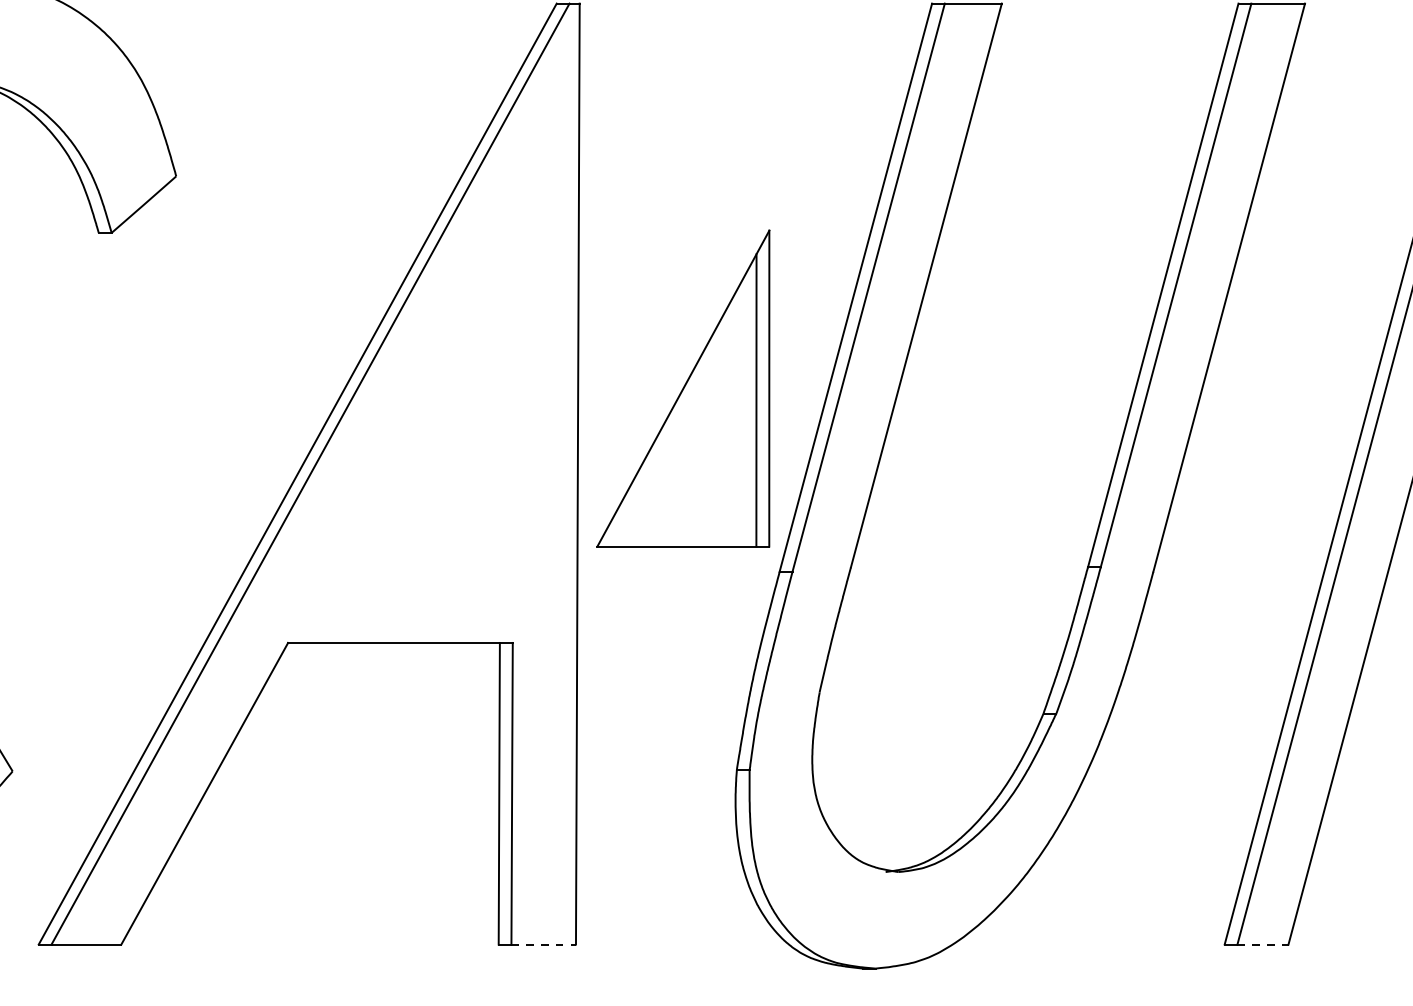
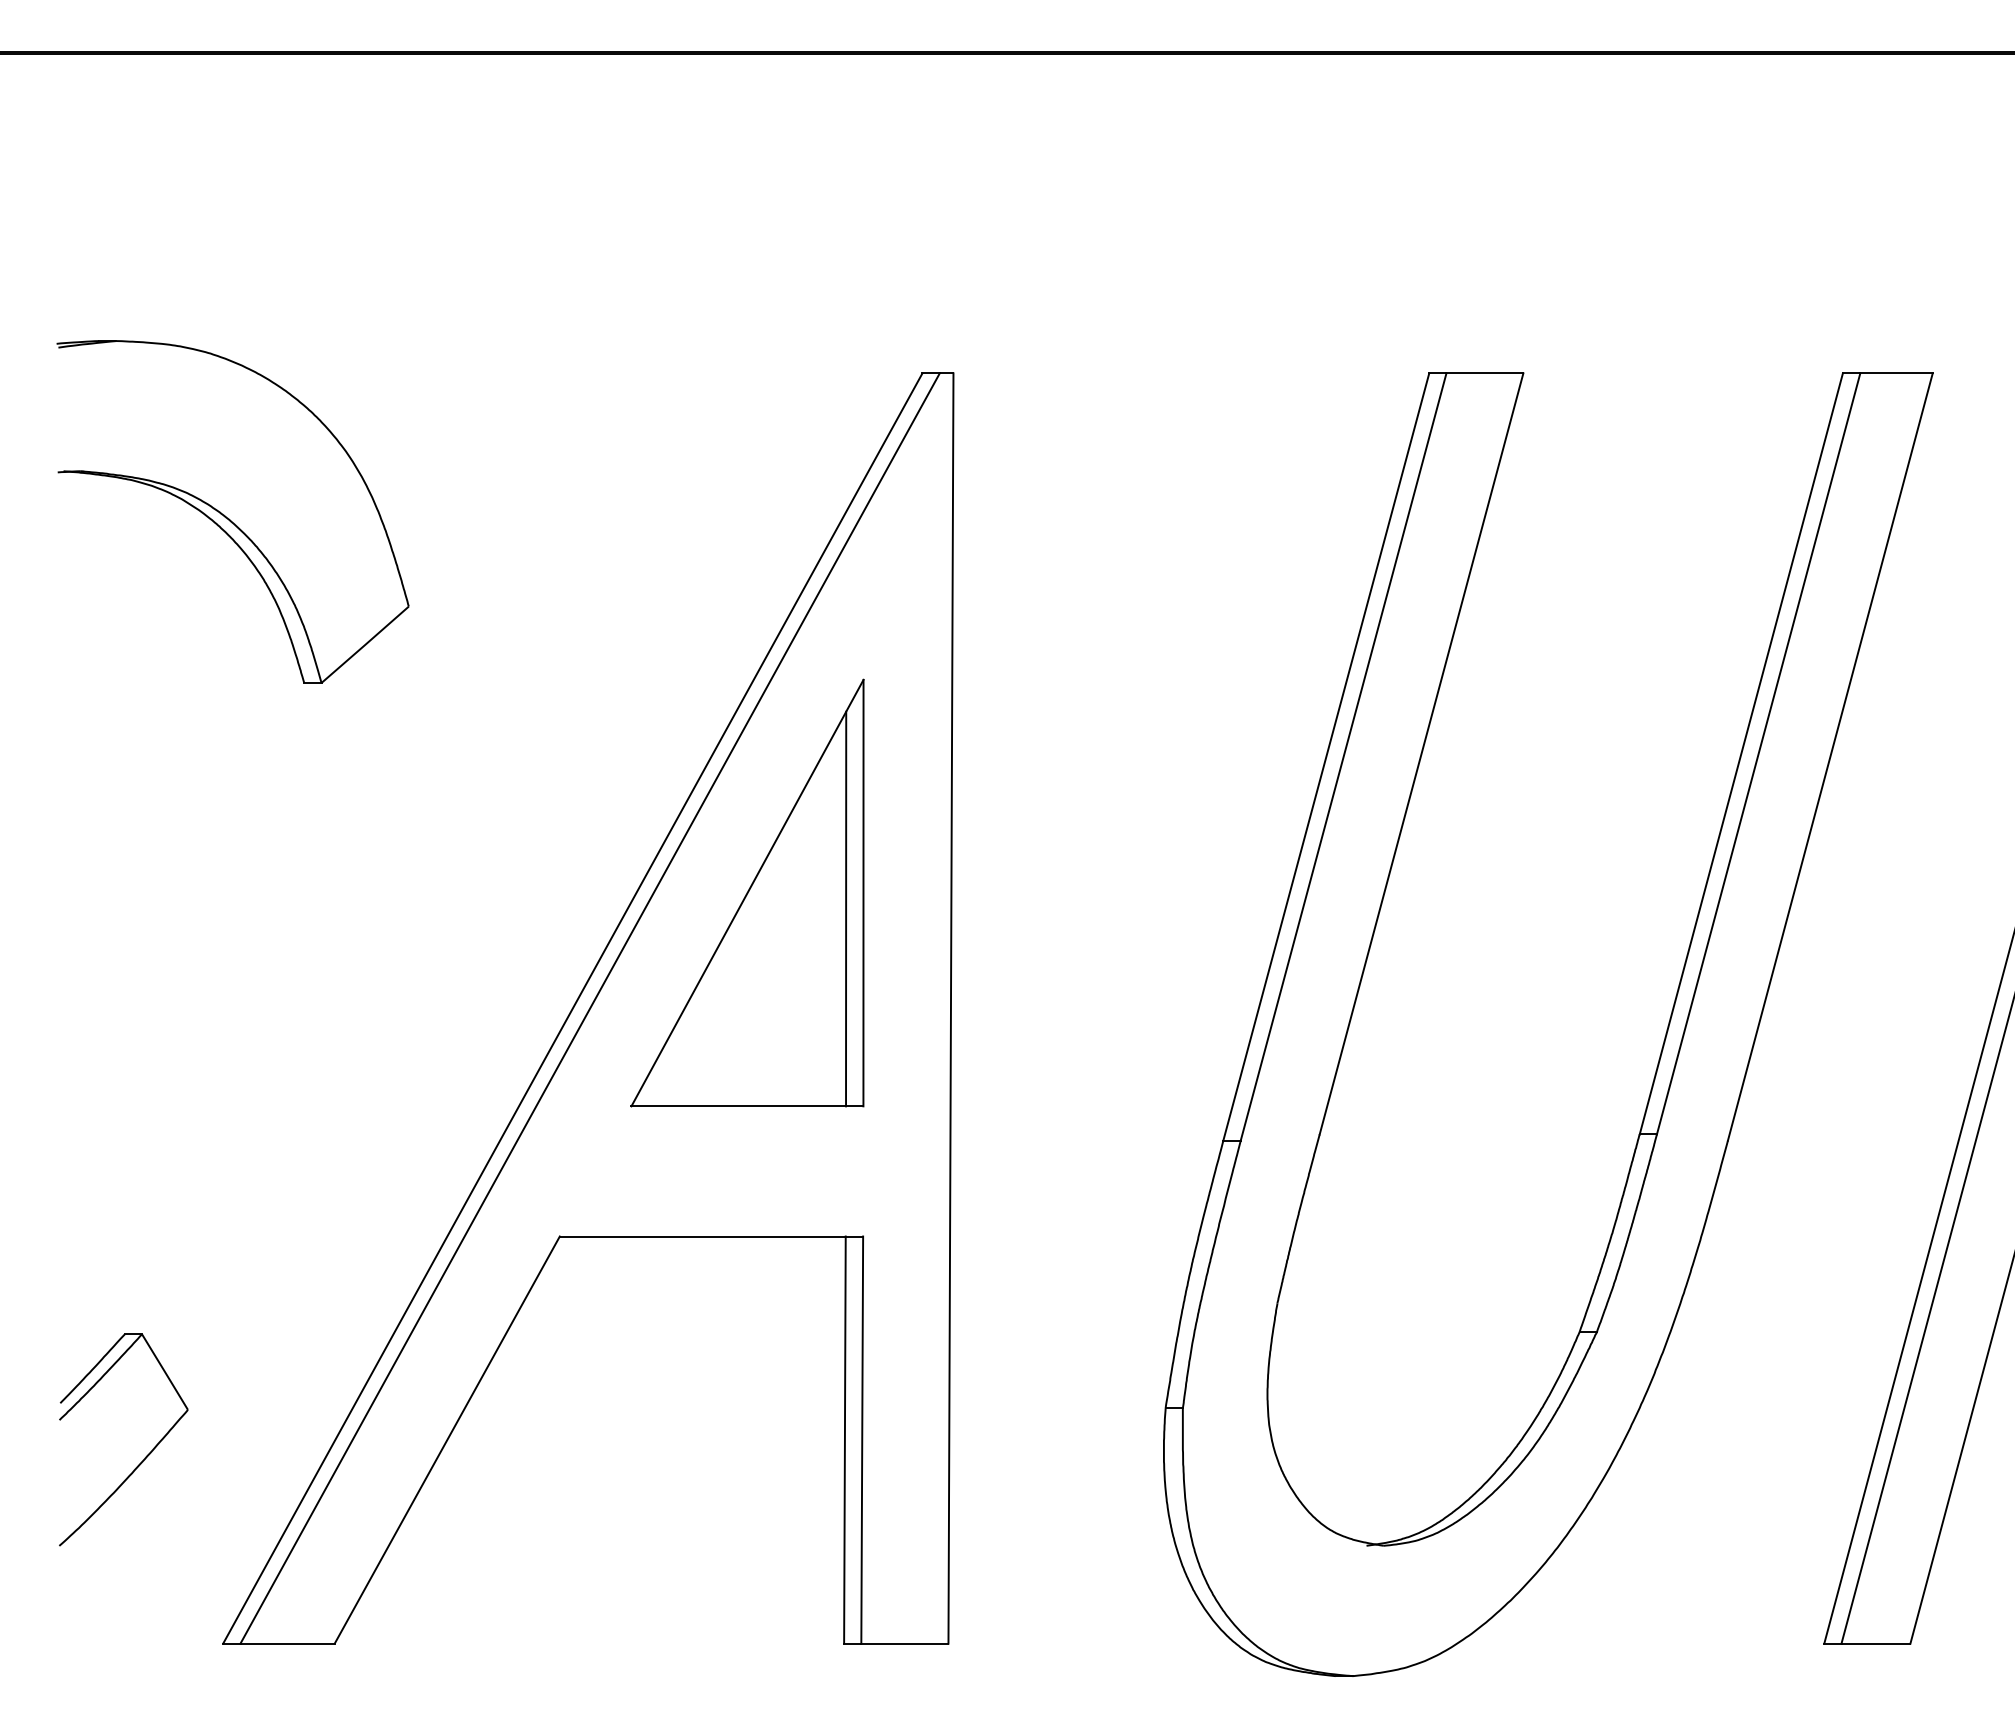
part: (683, 388) -> (747, 892), moved
line: (543, 944) -> (904, 1643), dashed -> solid
line: (1263, 944) -> (1876, 1643), dashed -> solid

